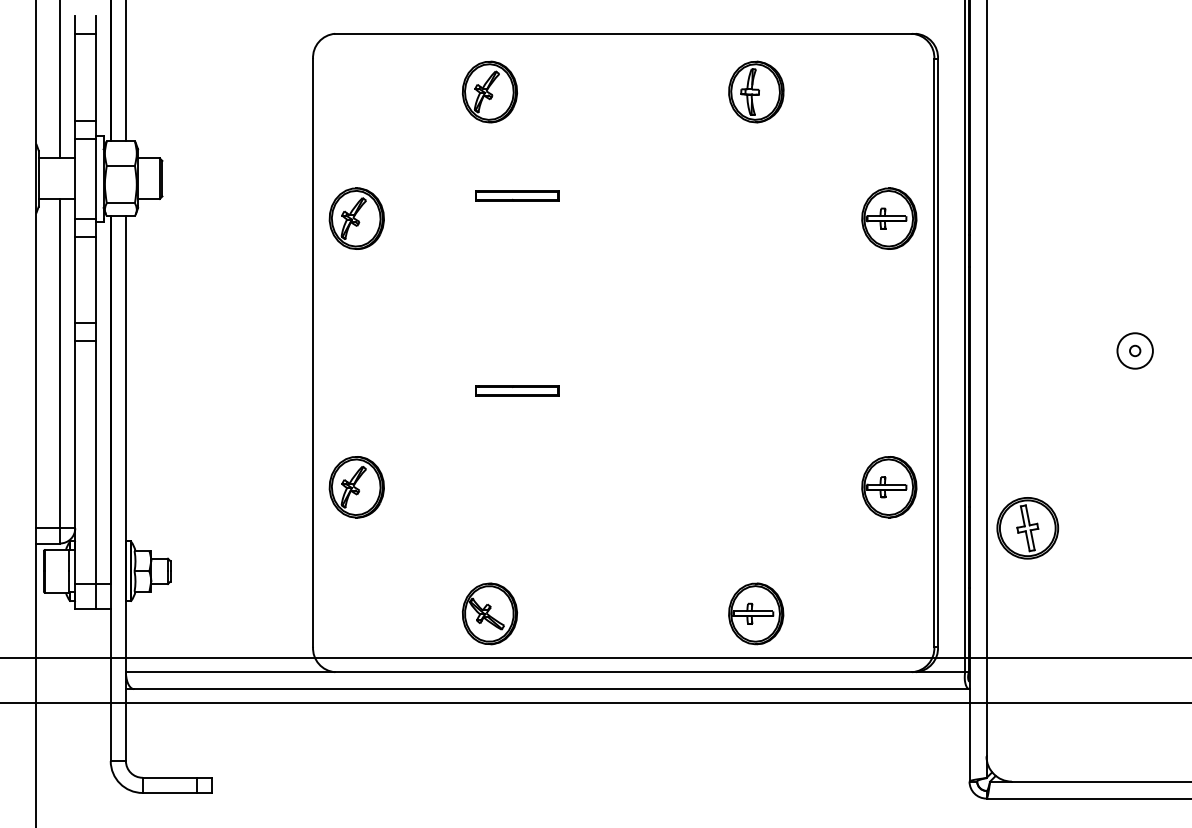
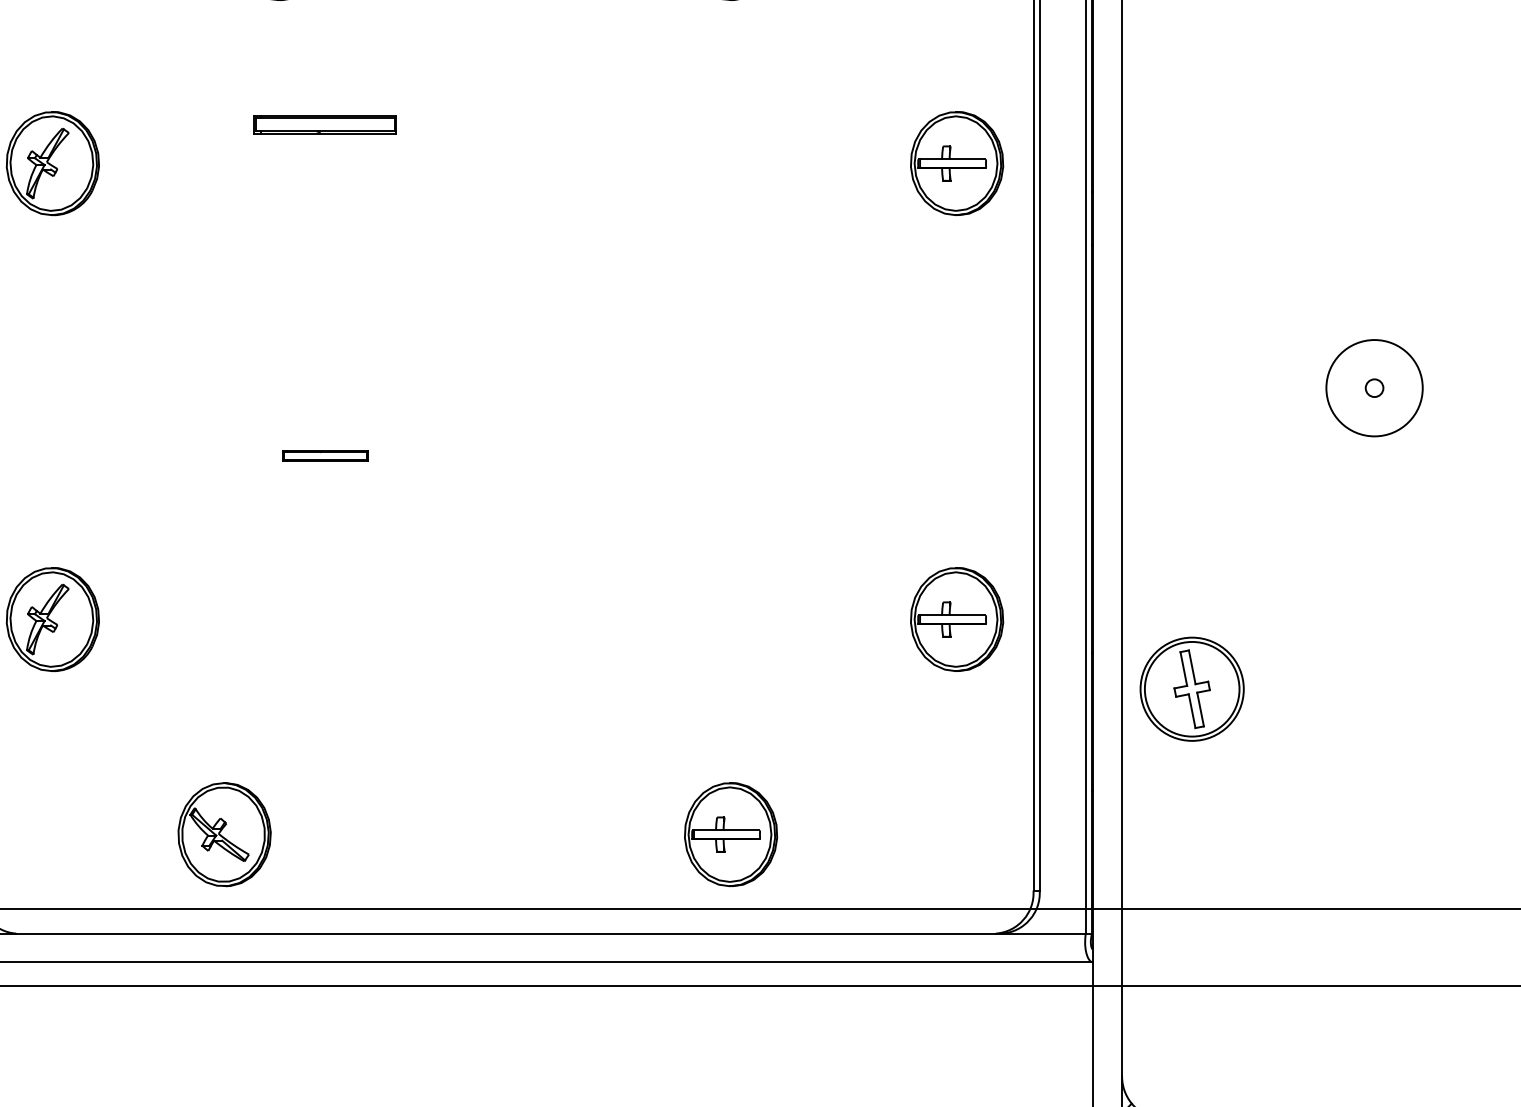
circle: (1134, 350) -> (1373, 387), size x1.6
part: (517, 390) -> (325, 455), size x0.6
part: (490, 613) -> (225, 833), moved

